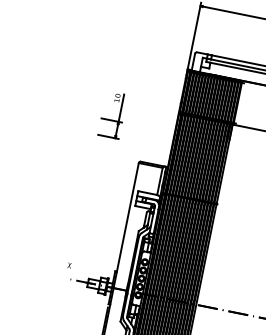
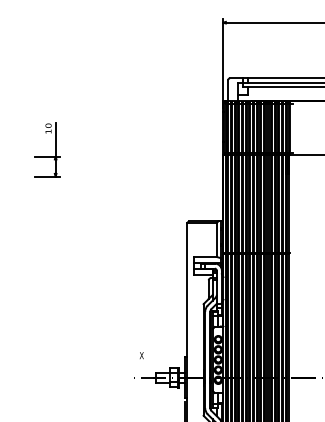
part: (112, 120) -> (47, 156), moved
text: (69, 265) -> (141, 355), moved

